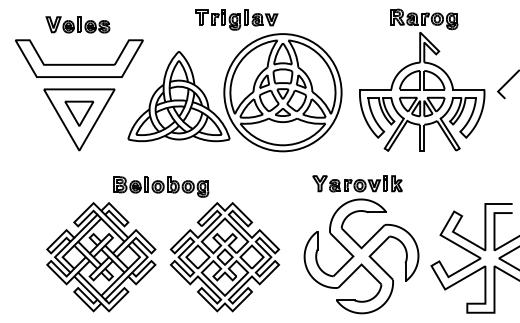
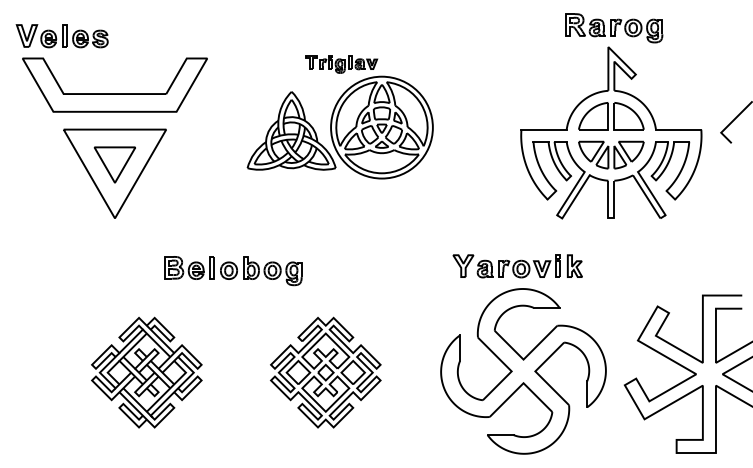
part: (77, 24) -> (61, 35), moved
part: (234, 80) -> (339, 116), size x0.6
part: (101, 257) -> (147, 372), size x0.7
part: (224, 257) -> (325, 372), size x0.7

